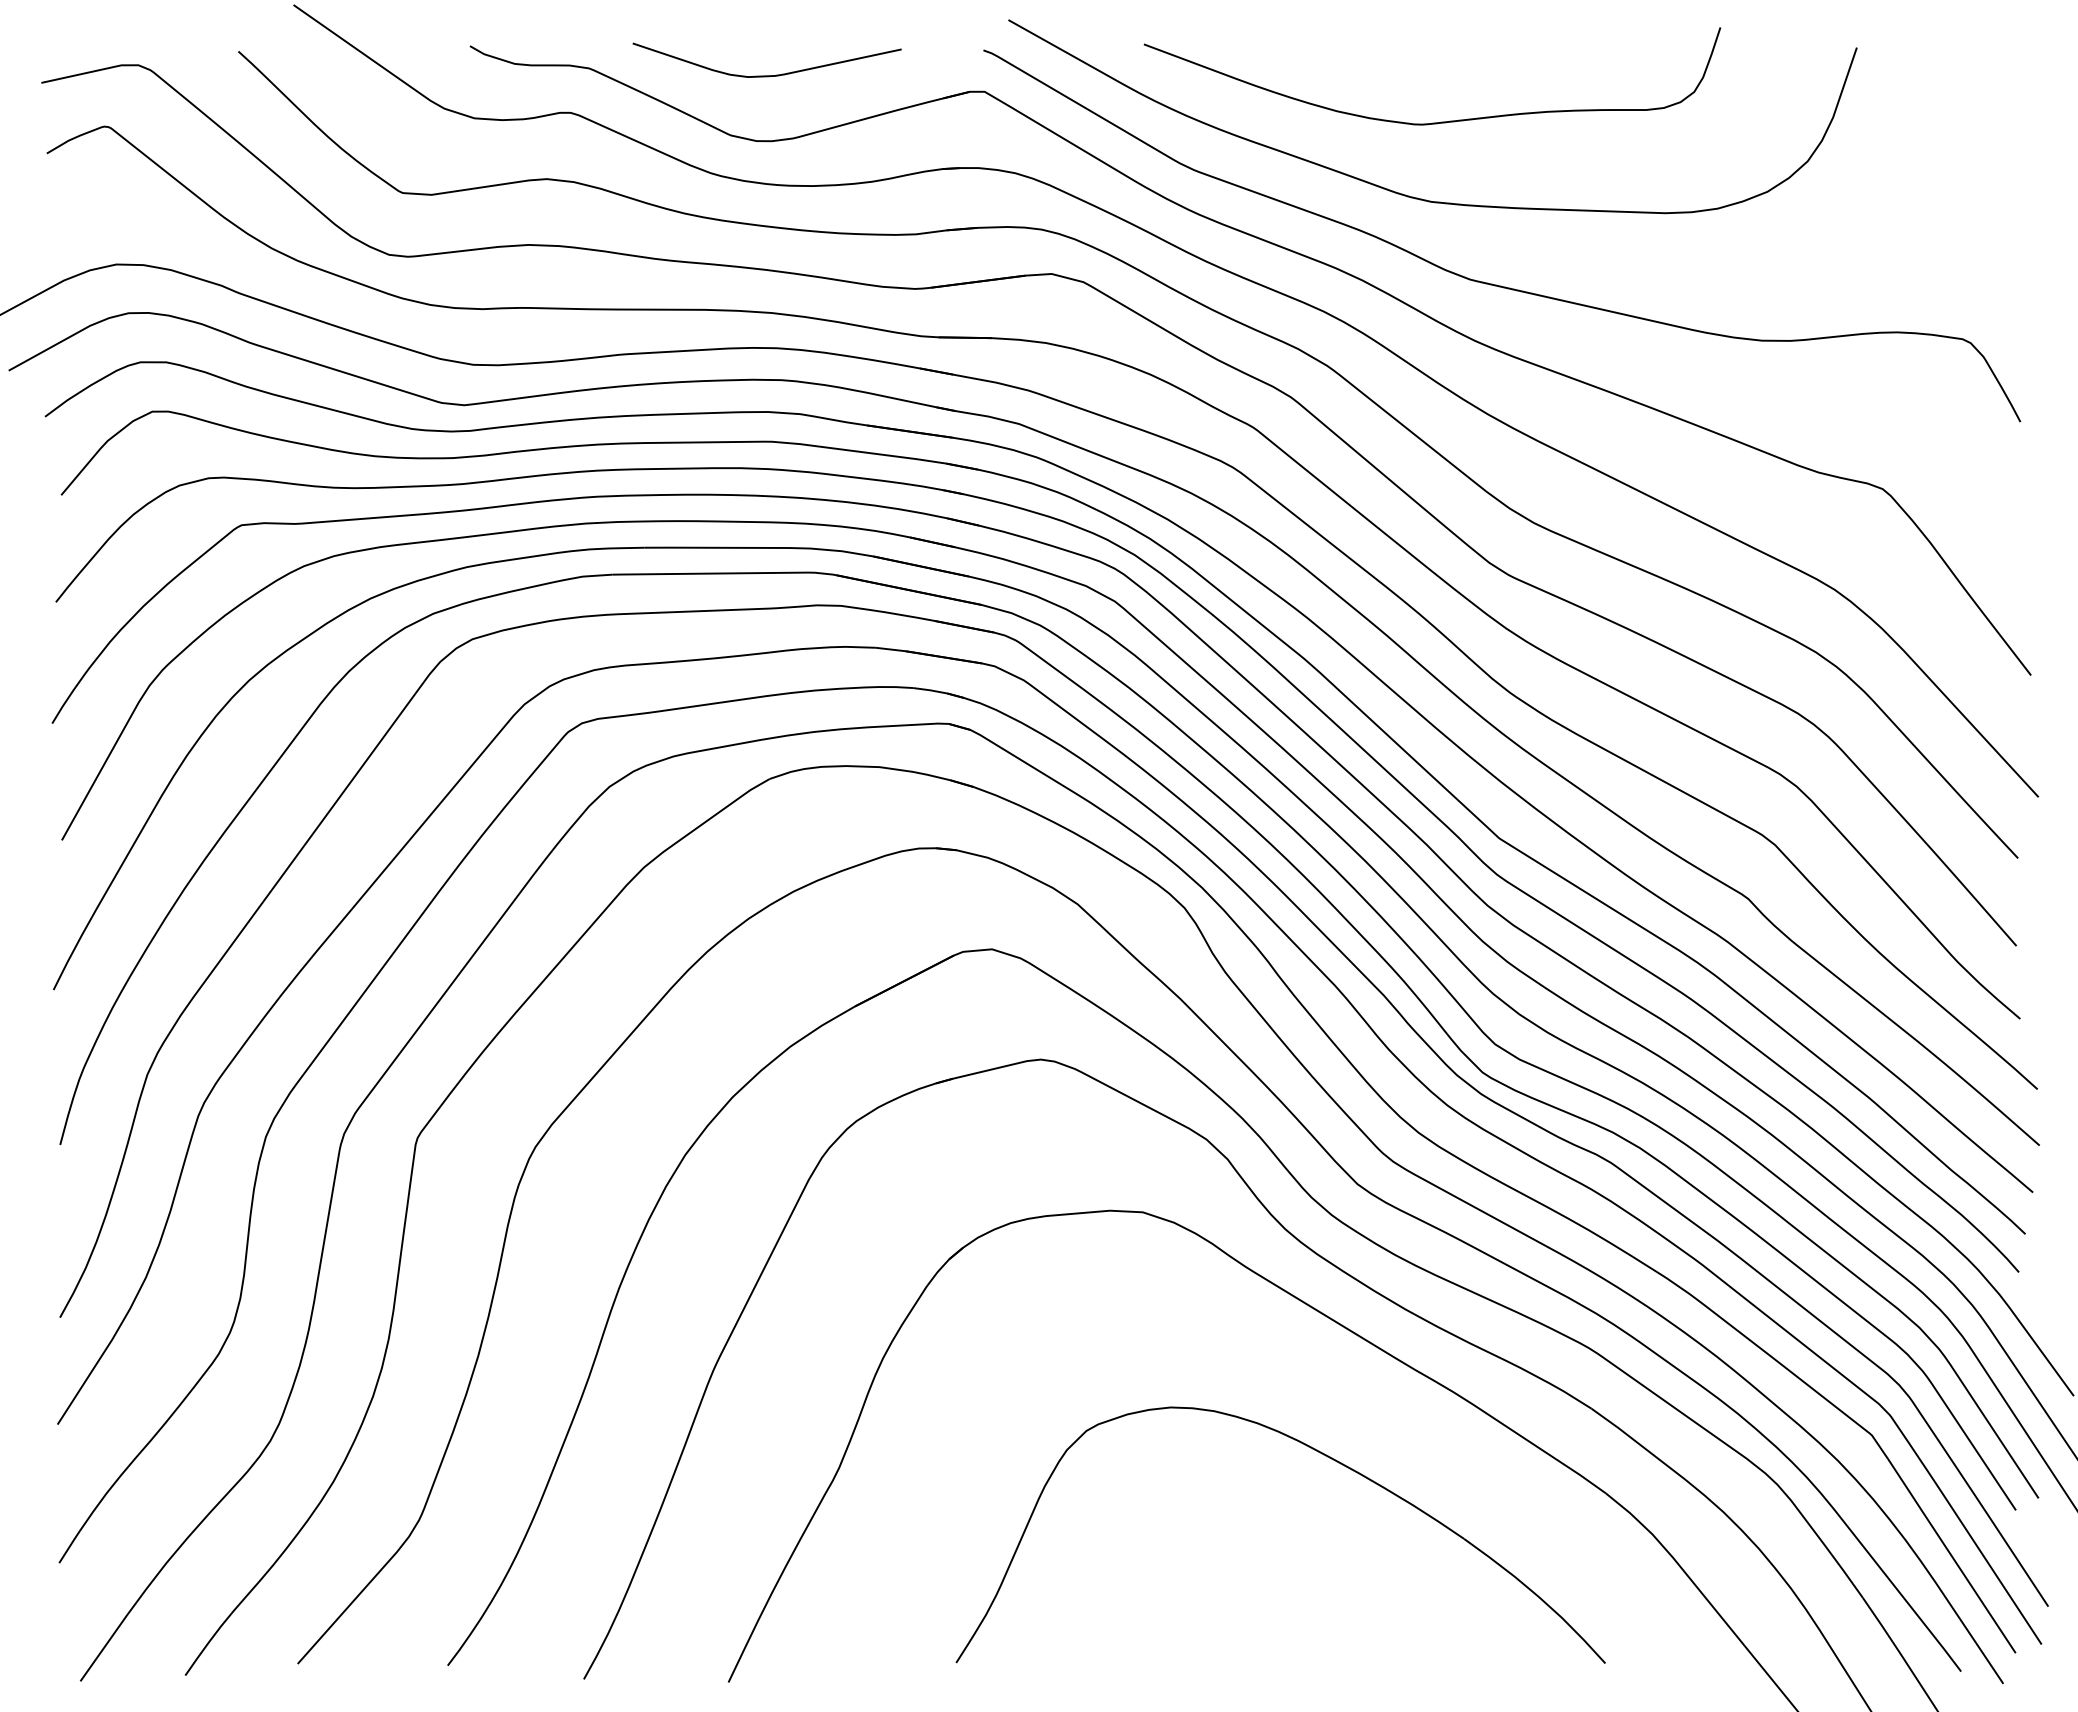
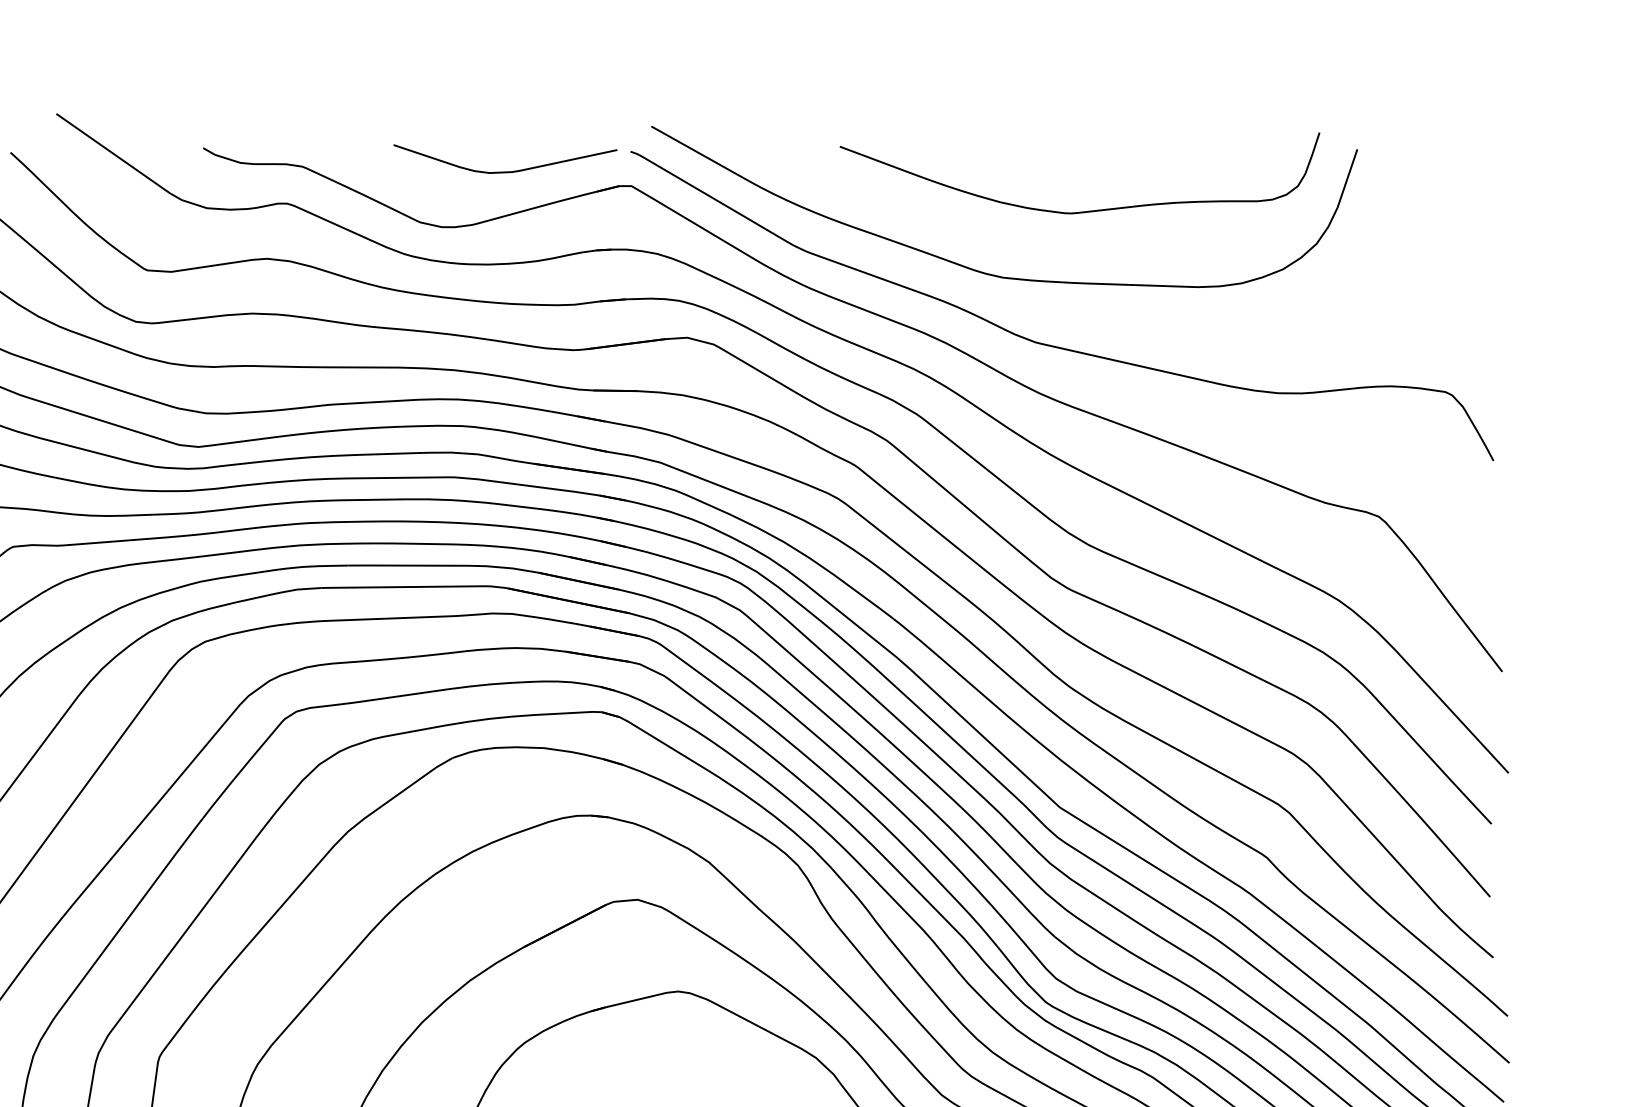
curve: (766, 75) -> (504, 171), moved
curve: (1441, 121) -> (1087, 210), moved

